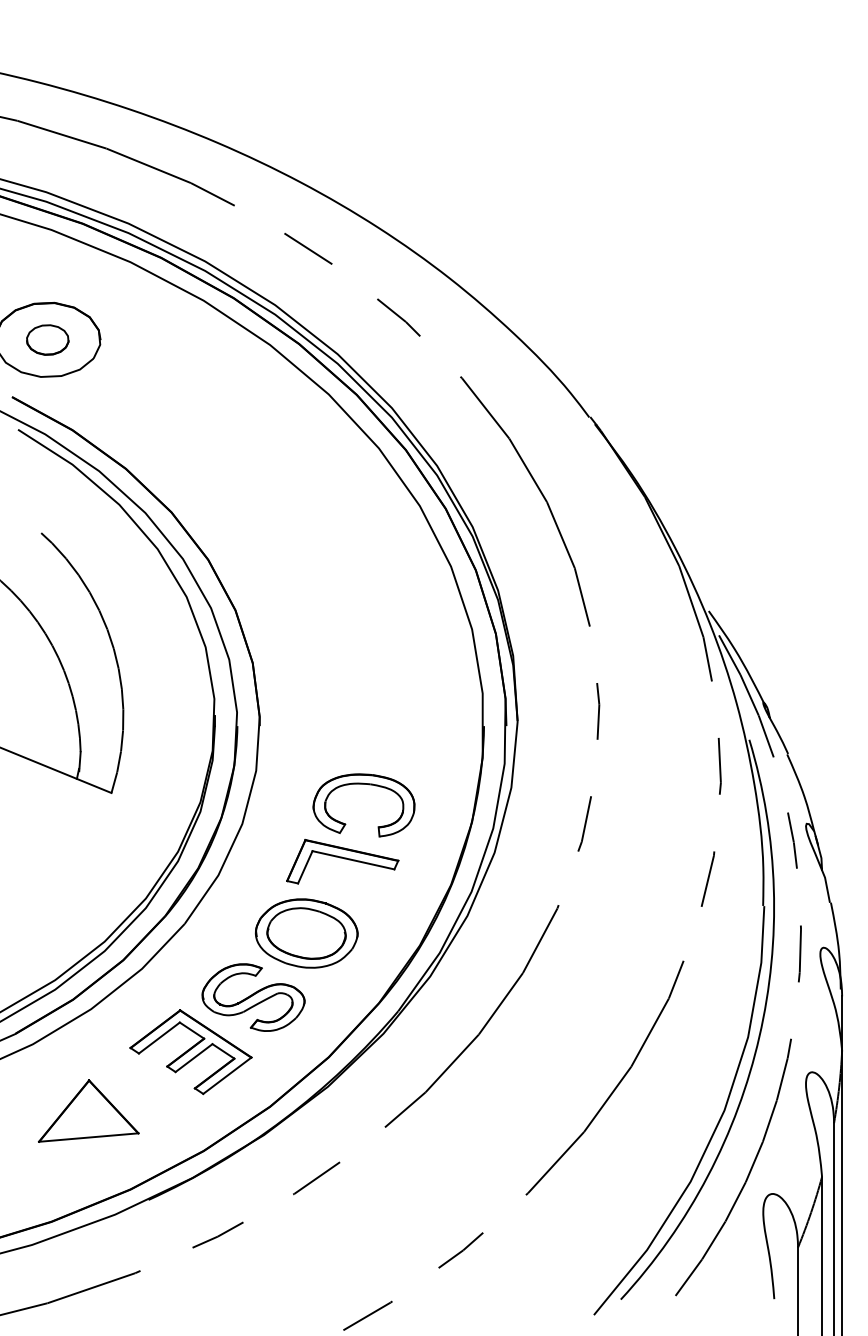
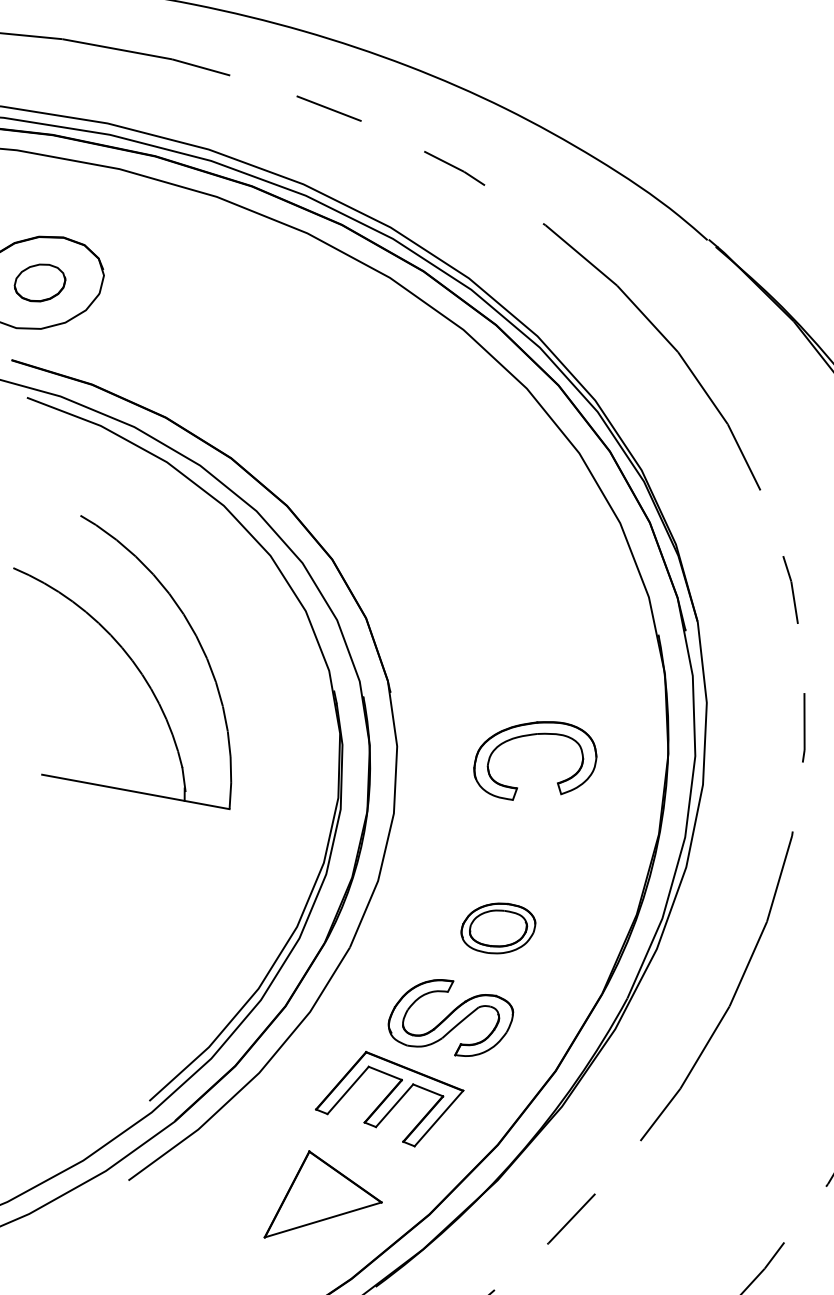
part: (342, 861) -> (523, 833), removed
part: (306, 933) -> (498, 928), size x0.6
part: (88, 1110) -> (316, 1187), moved

